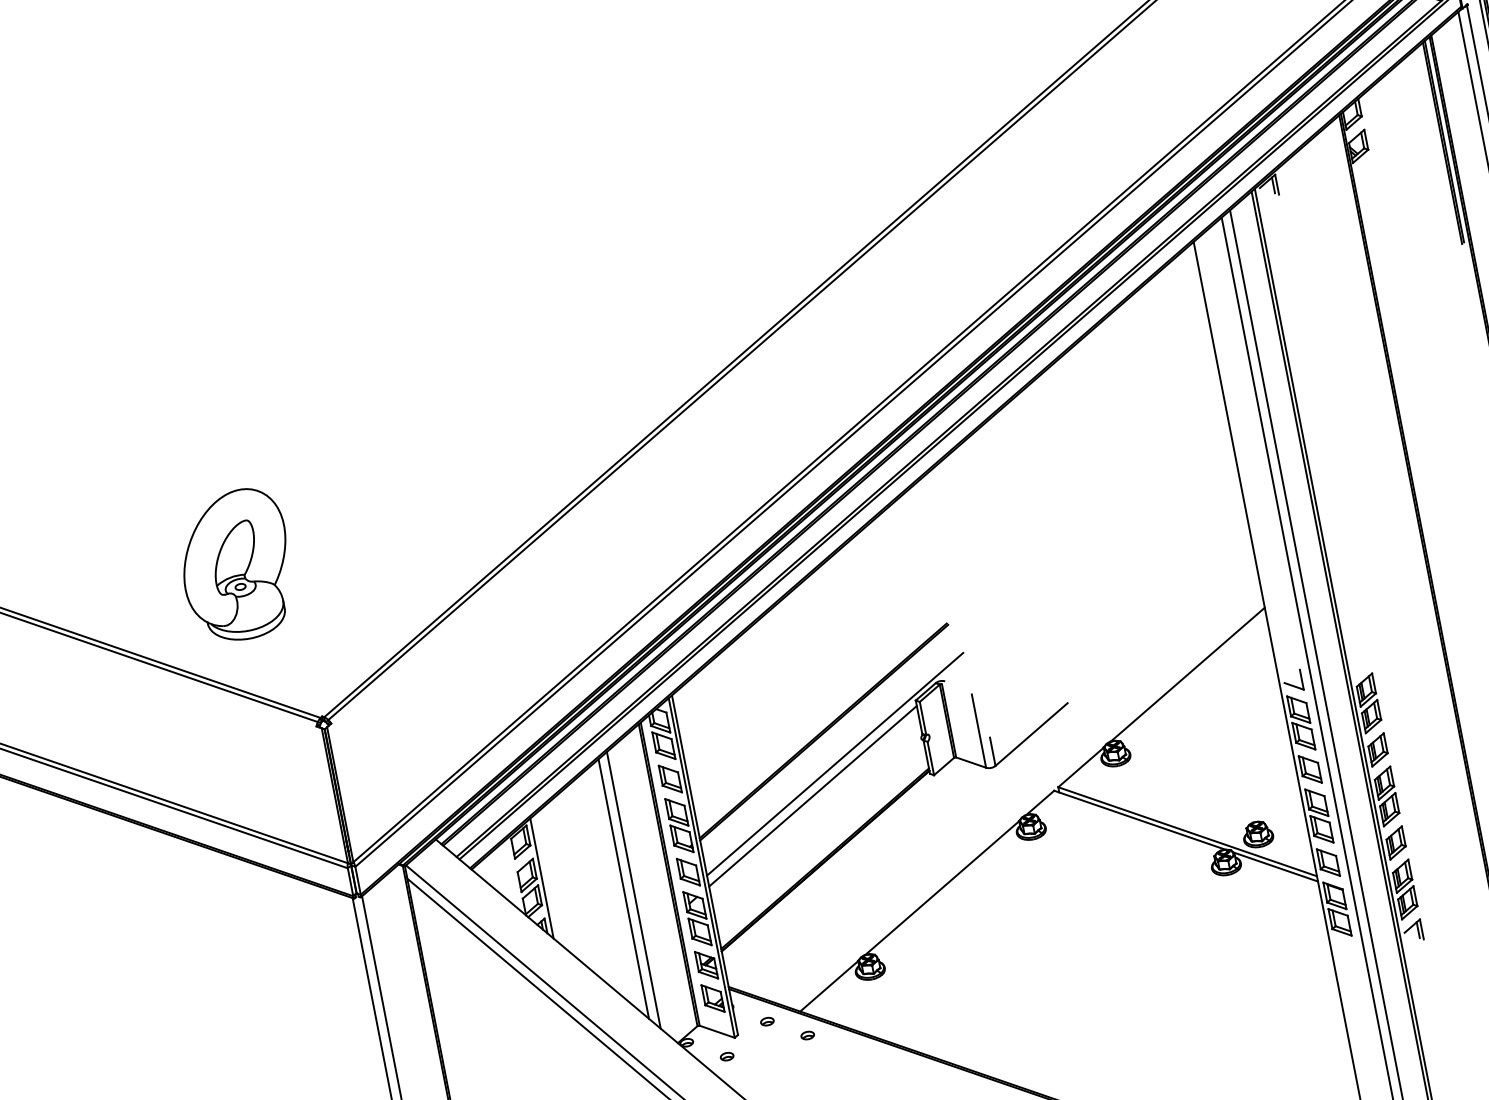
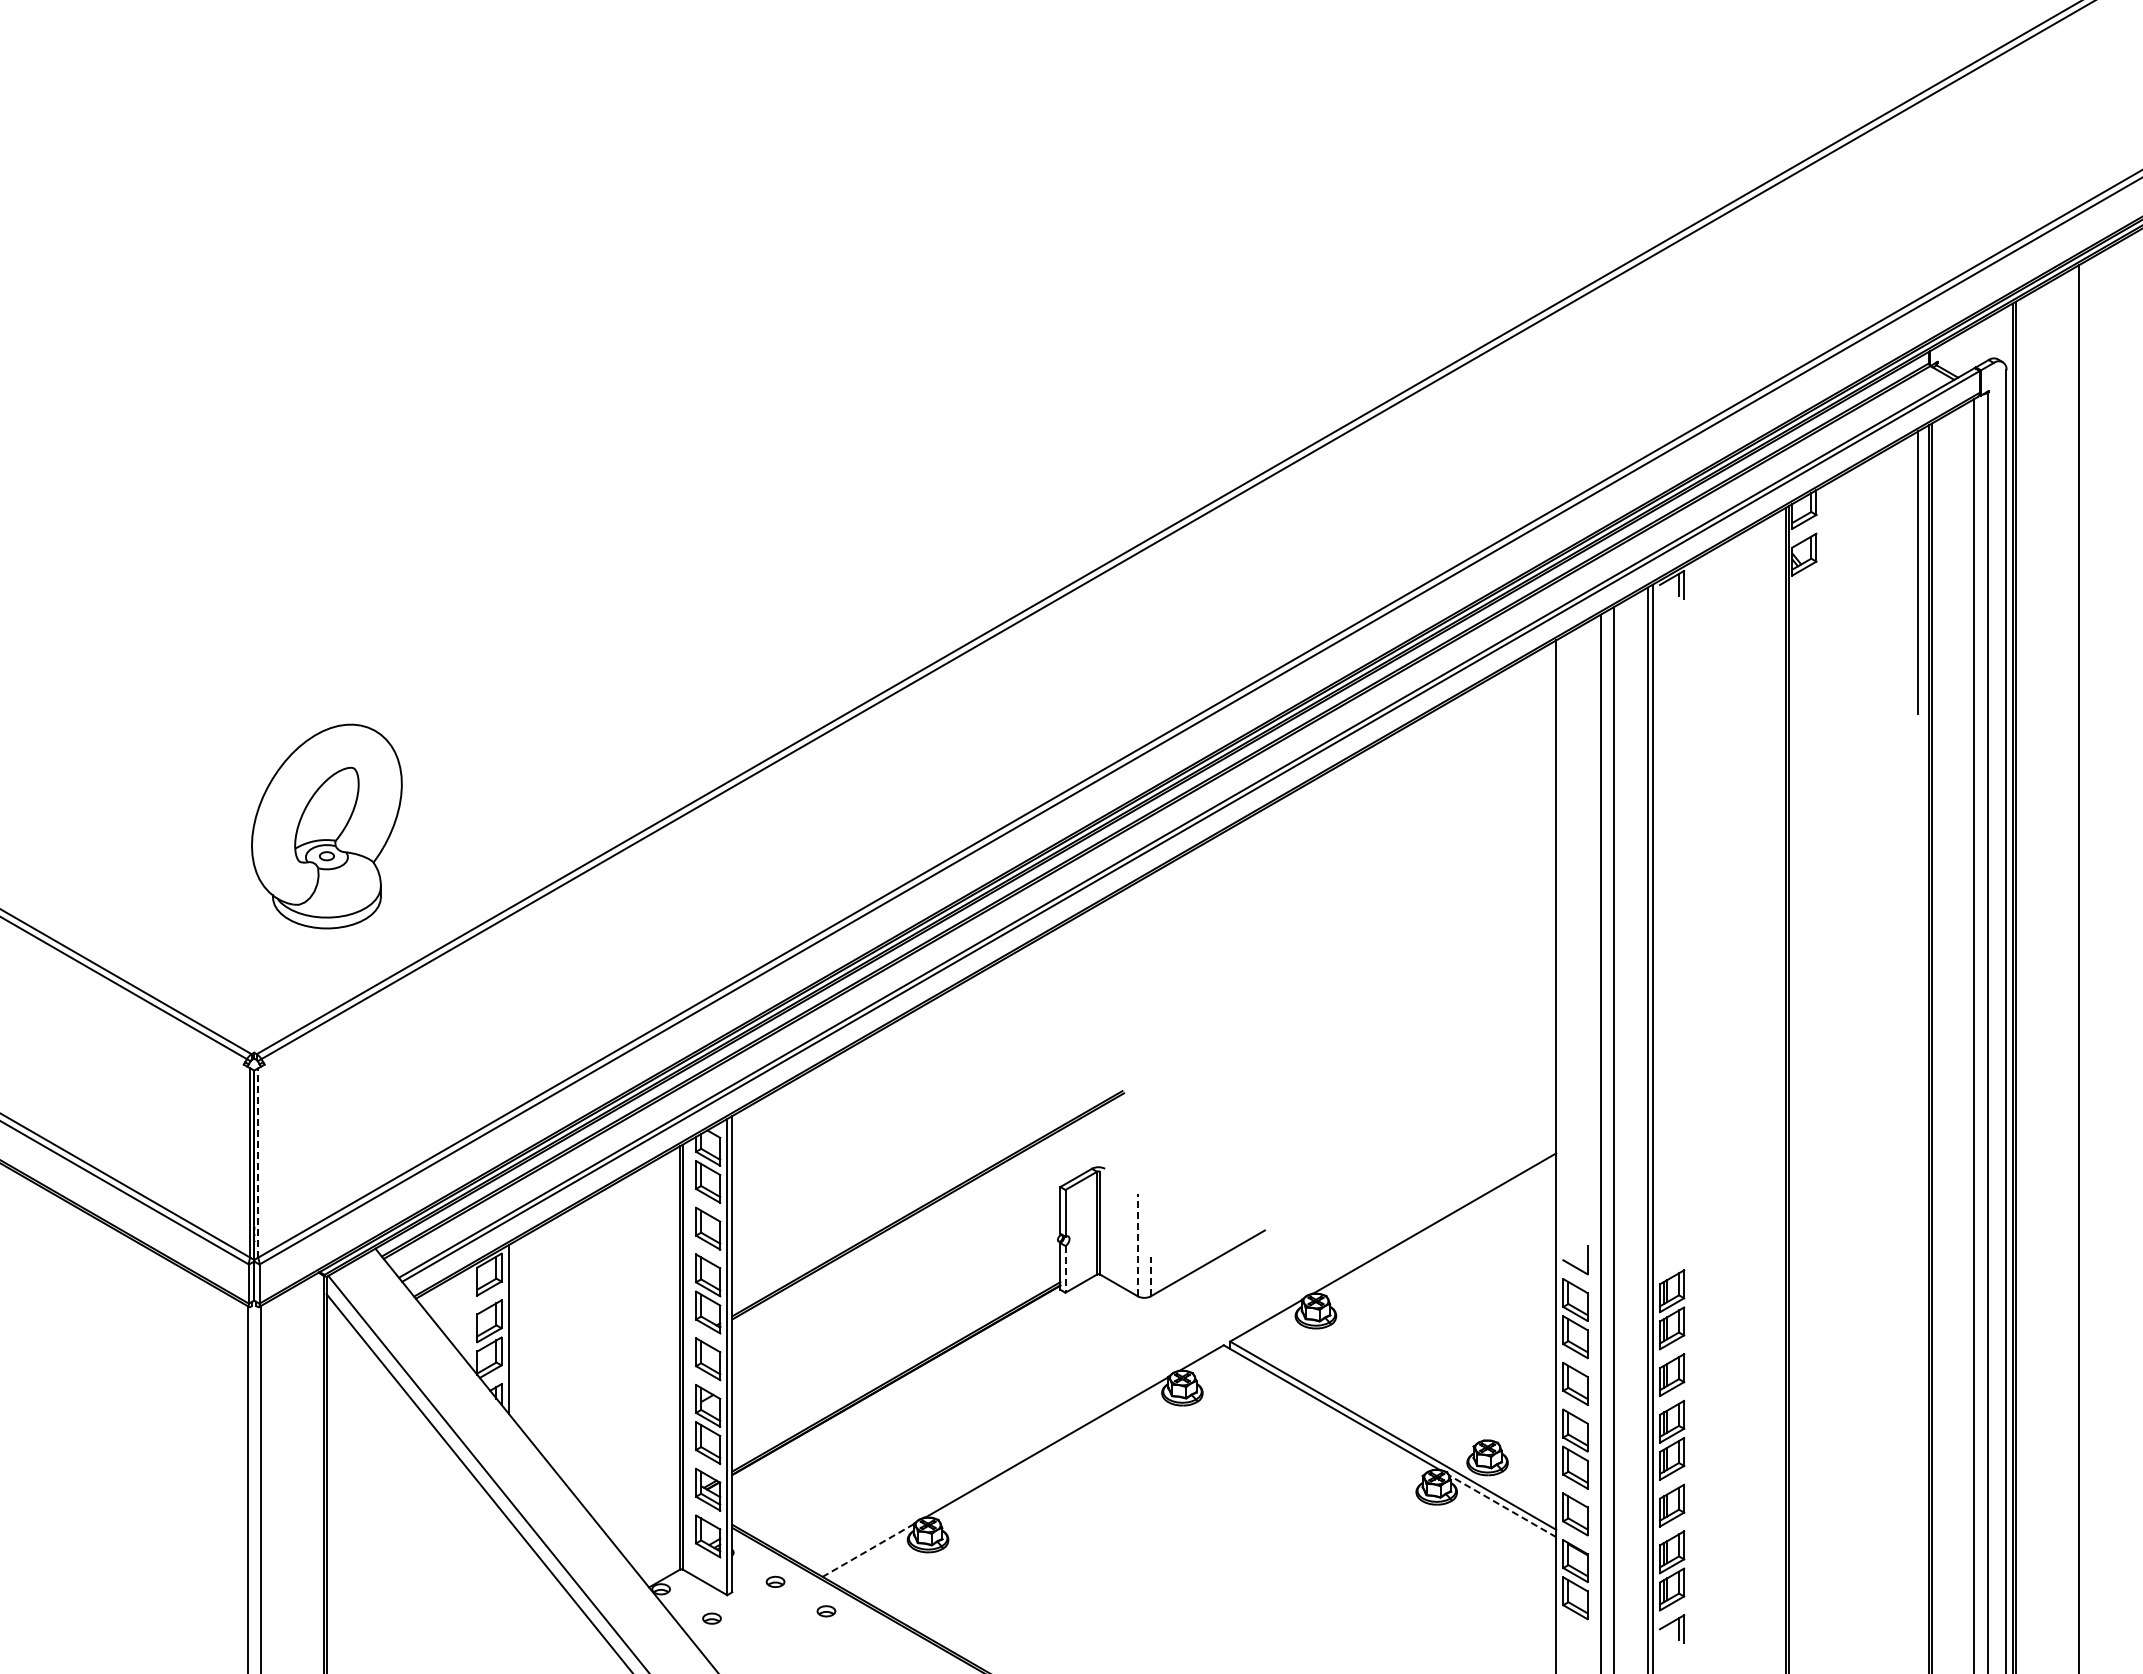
line: (1444, 141) -> (1921, 570), removed
part: (236, 565) -> (326, 826), moved
line: (978, 730) -> (1137, 1244), solid -> dashed
line: (992, 751) -> (1150, 1276), solid -> dashed
line: (930, 758) -> (1065, 1269), solid -> dashed
line: (834, 763) -> (934, 1251), removed
line: (340, 794) -> (258, 1163), solid -> dashed
line: (813, 796) -> (896, 1289), removed
line: (1275, 867) -> (1502, 1506), solid -> dashed
line: (623, 889) -> (616, 1365), removed
line: (633, 890) -> (629, 1369), removed
line: (829, 986) -> (868, 1550), solid -> dashed

